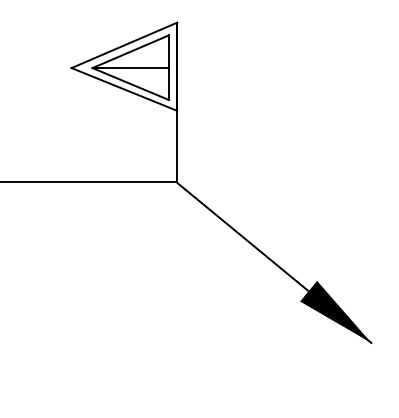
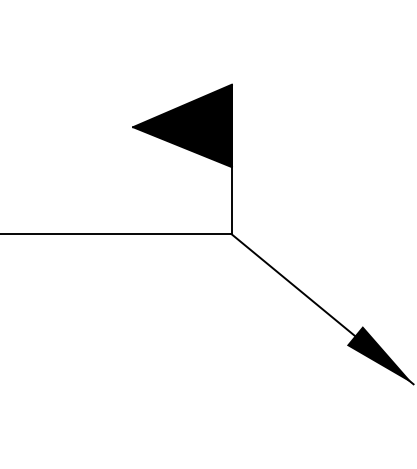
fill: (124, 66) -> (182, 125), added

